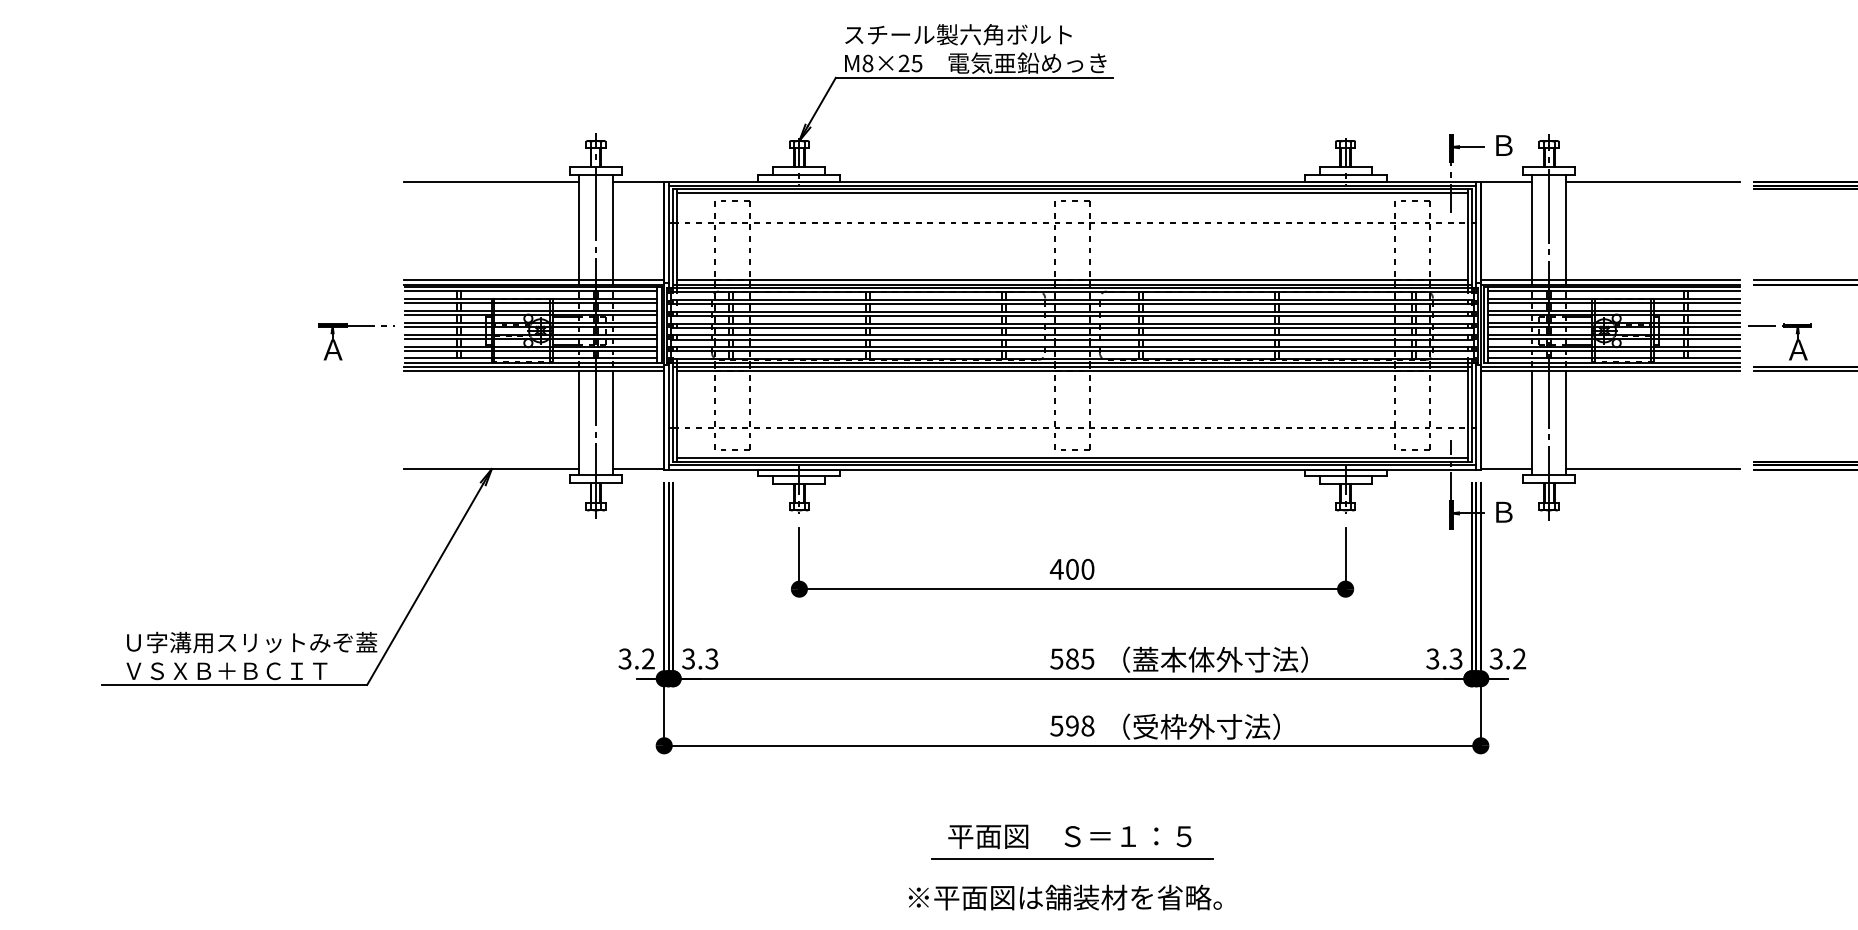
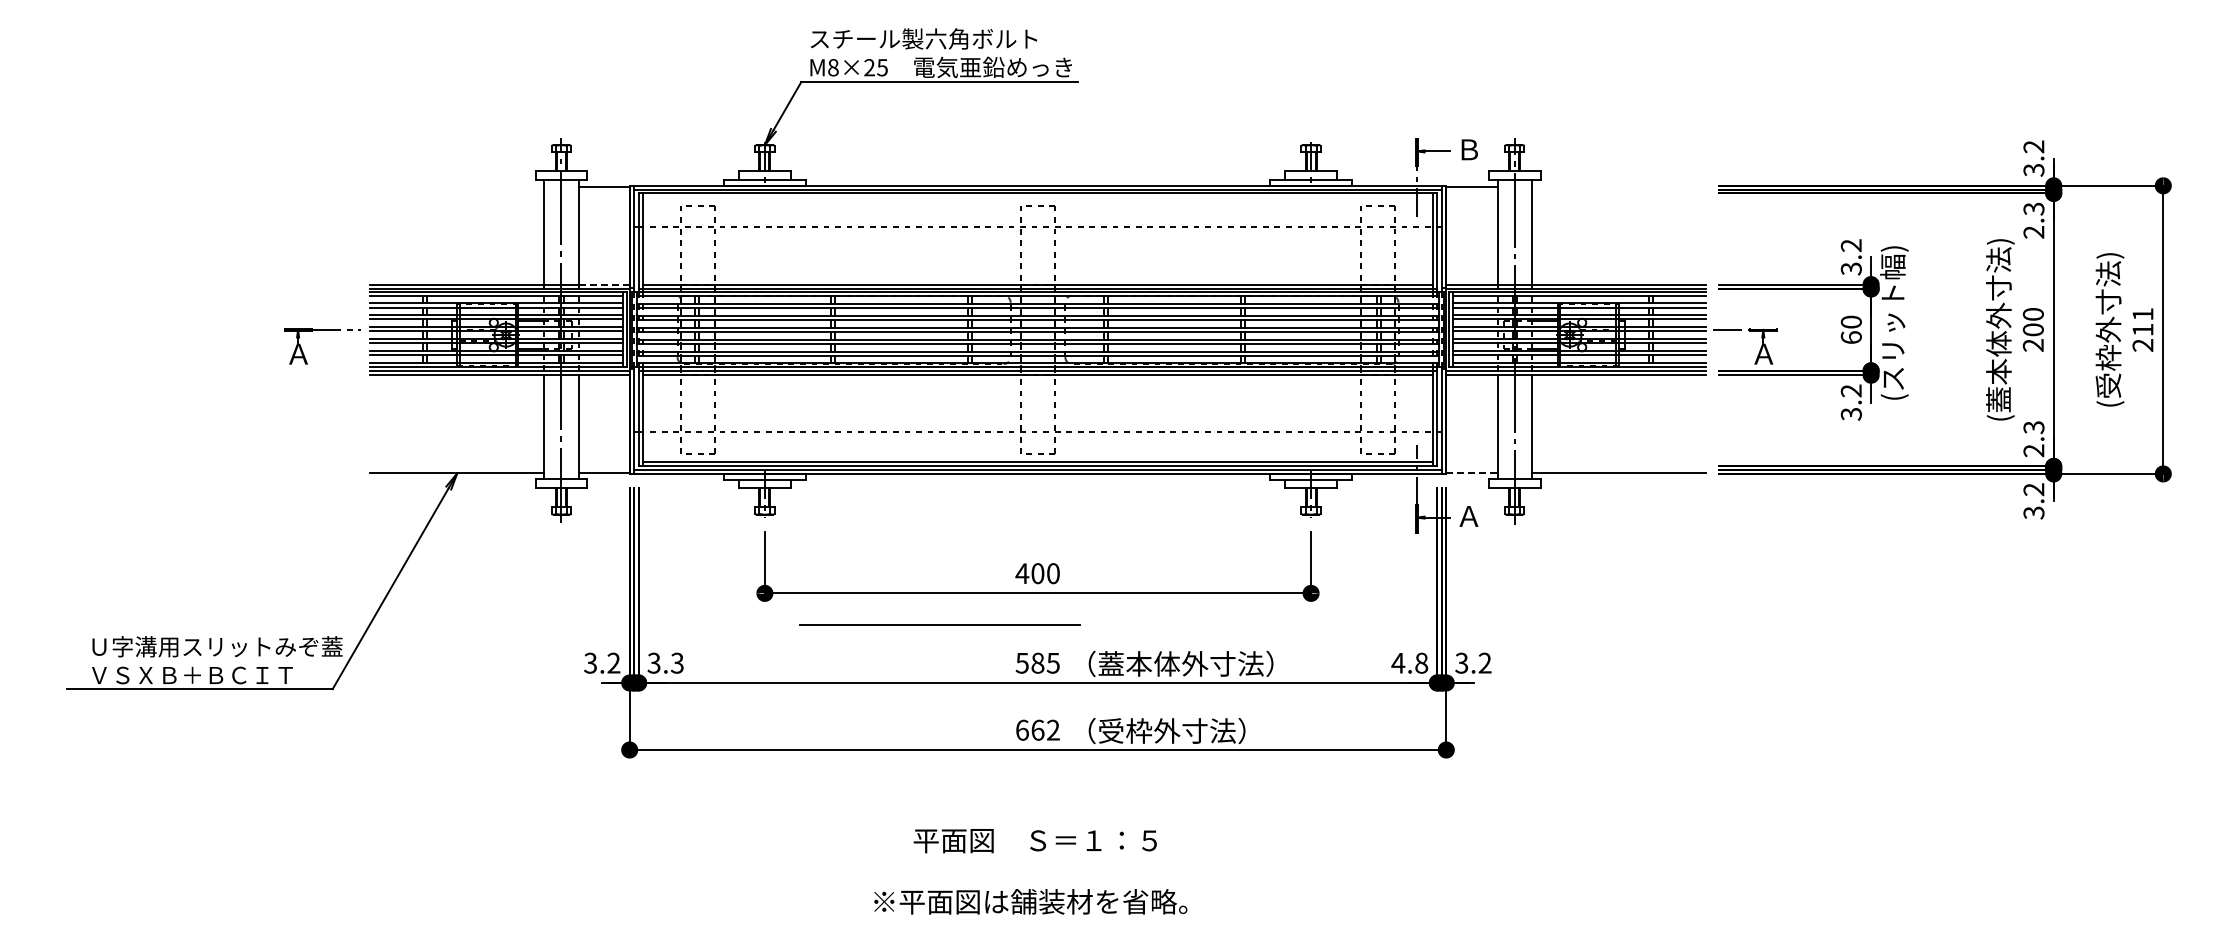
line: (491, 182) -> (456, 186), removed
line: (1653, 182) -> (1618, 186), removed
line: (1072, 193) -> (1037, 197), removed
line: (639, 280) -> (604, 284), solid -> dashed
line: (1506, 469) -> (1471, 473), solid -> dashed
text: (1503, 512) -> (1468, 516), Ｂ -> Ａ
text: (1444, 658) -> (1409, 662), 3.3 -> 4.8
text: (1072, 725) -> (1037, 729), 598 -> 662
line: (1072, 858) -> (939, 624), moved

